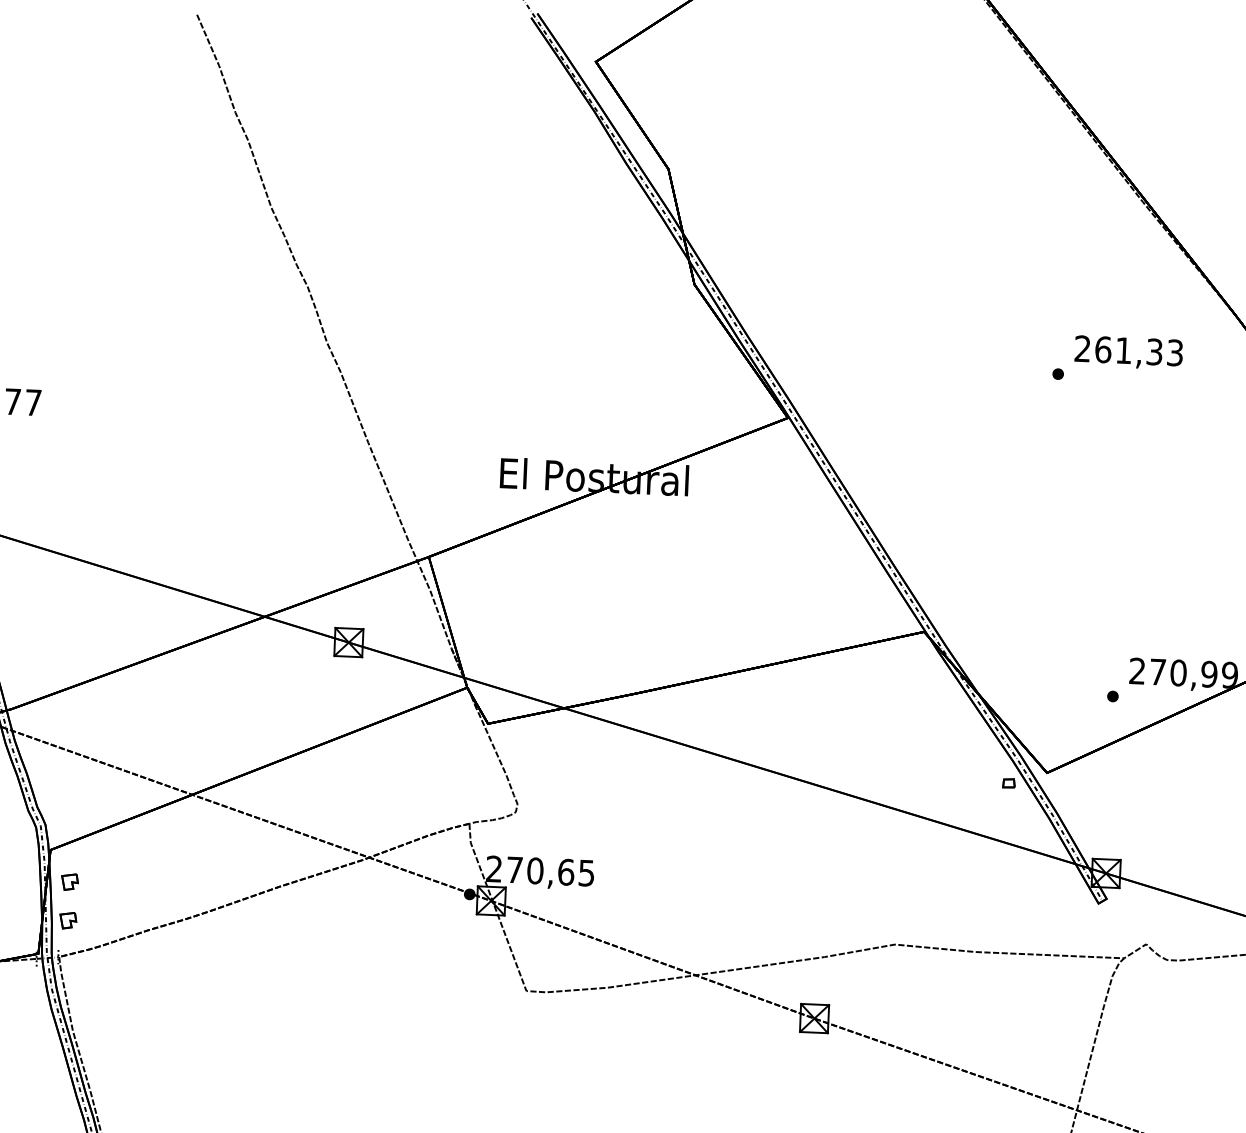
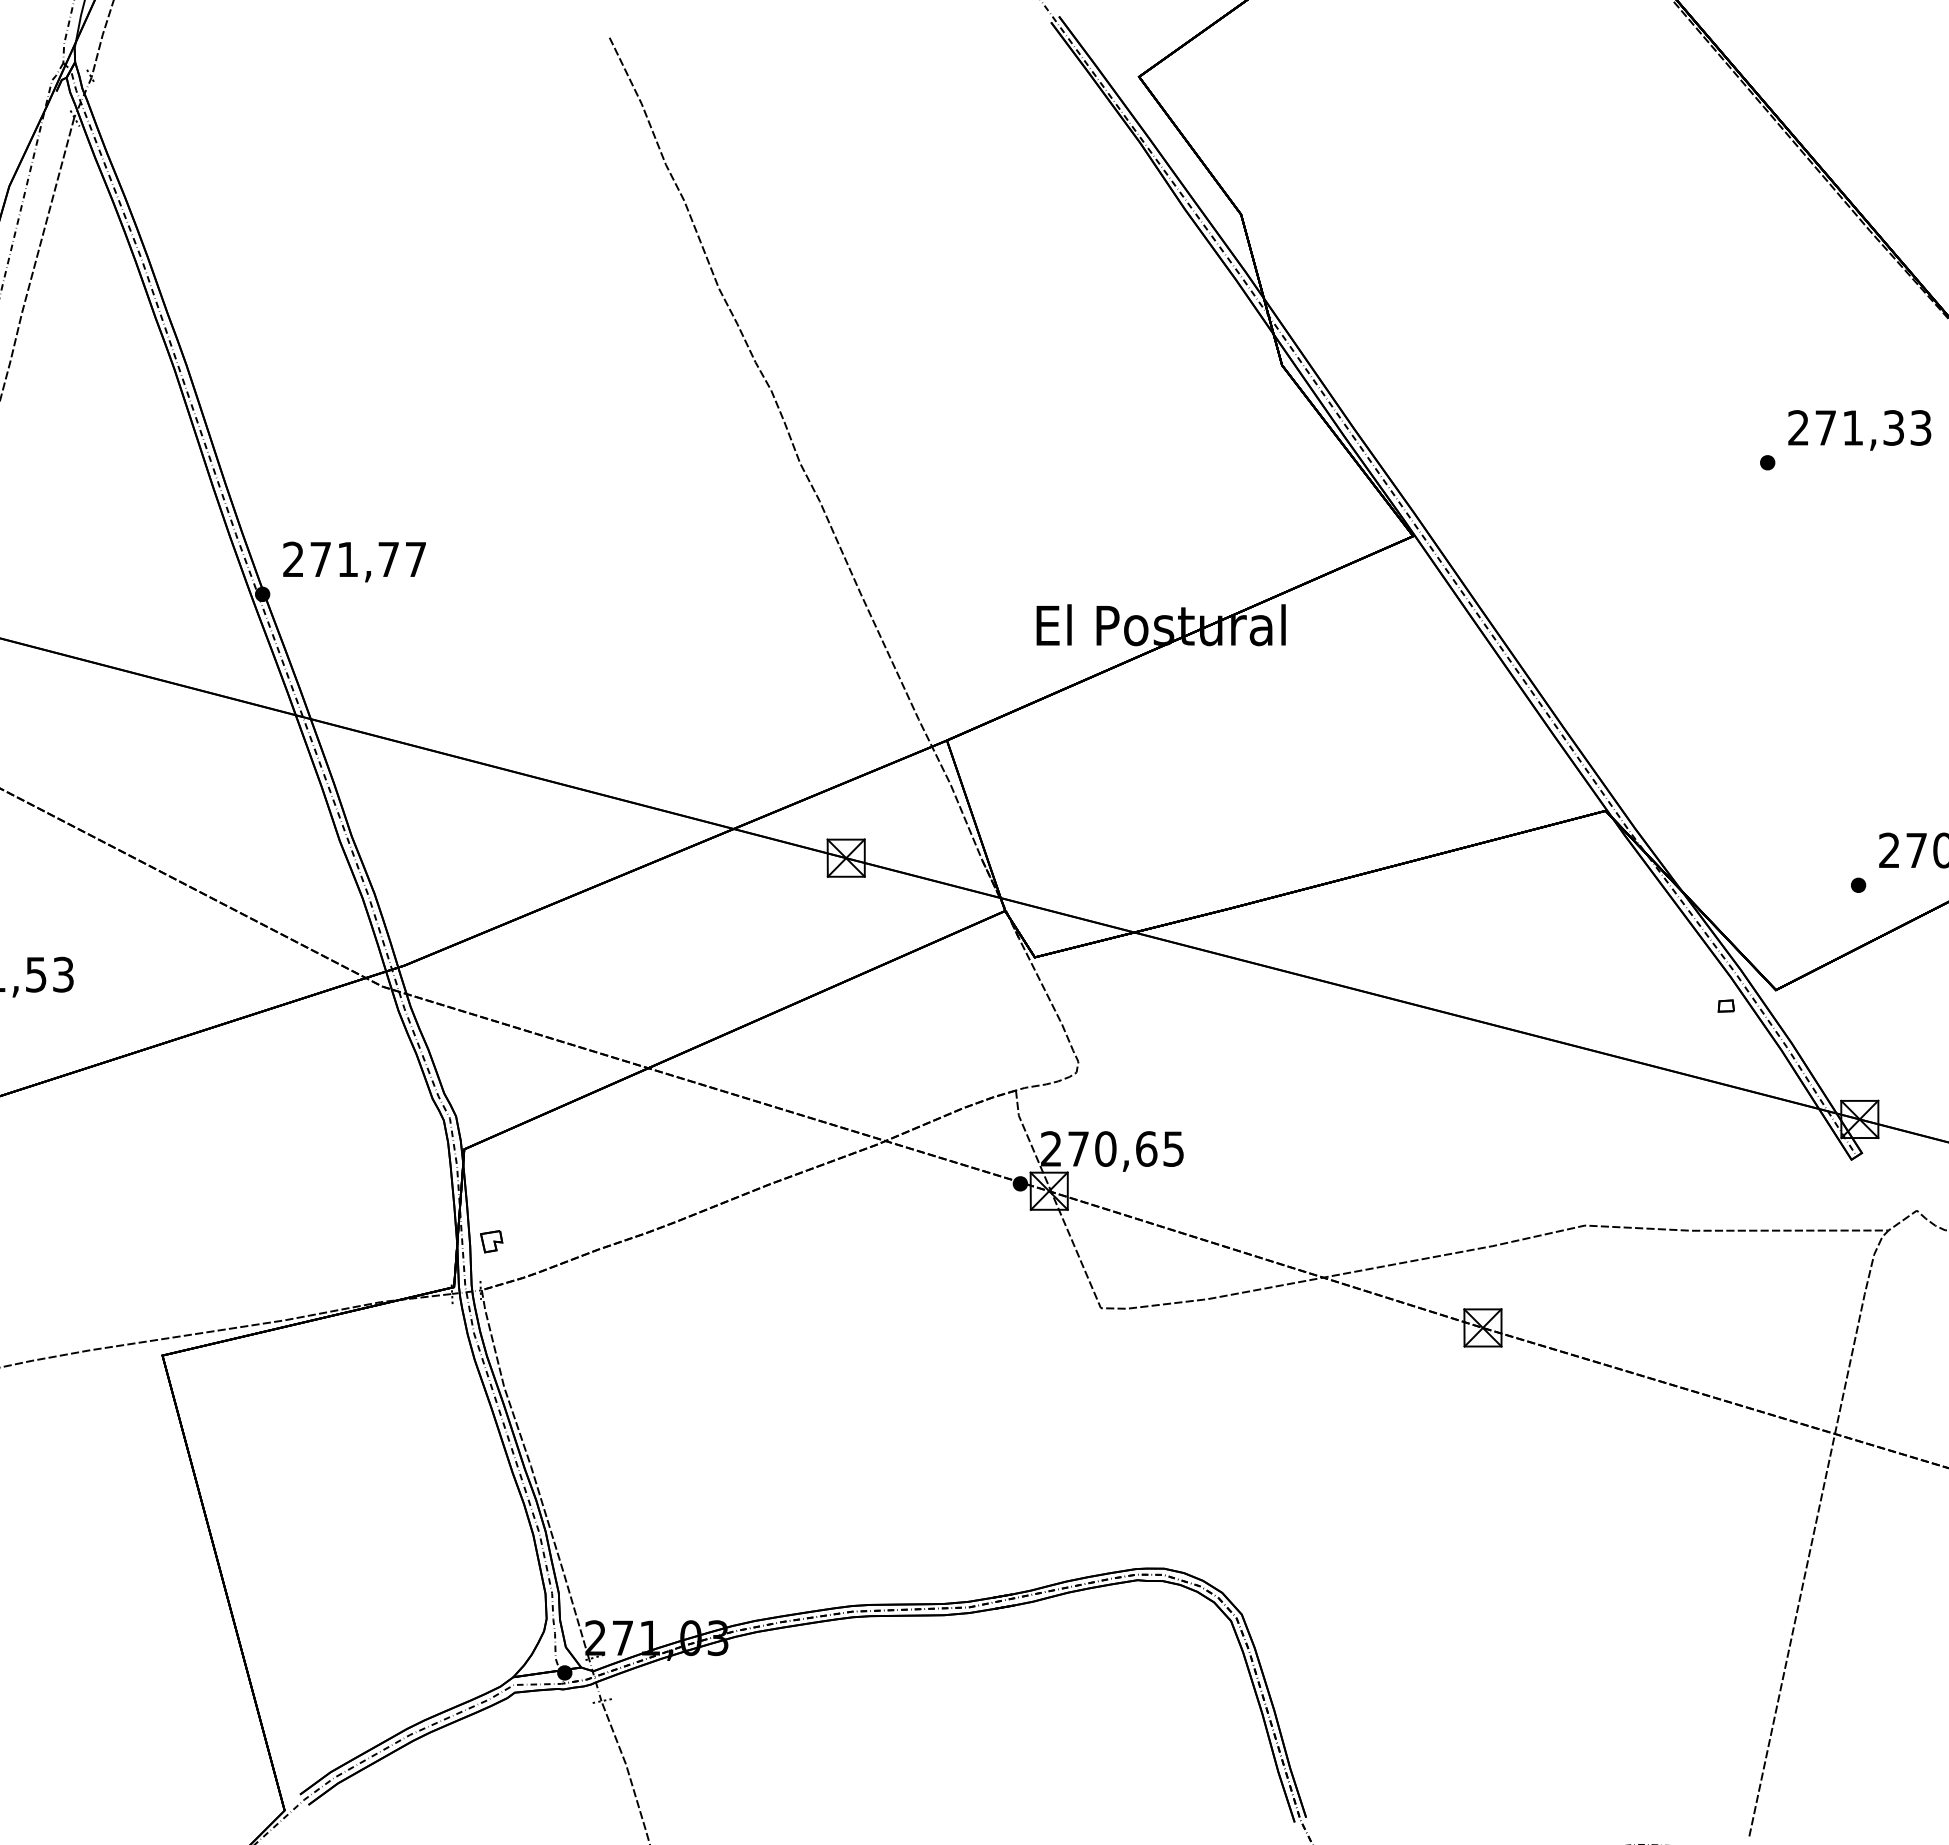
text: (1103, 349) -> (1825, 427), 261,33 -> 271,33
part: (69, 881) -> (491, 1190), removed

